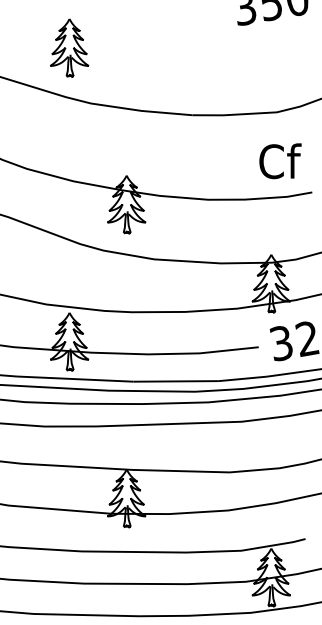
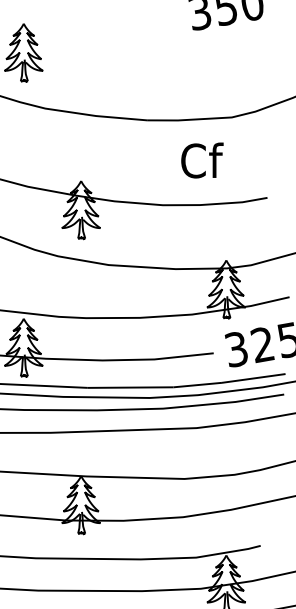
text: (280, 161) -> (202, 160), moved

